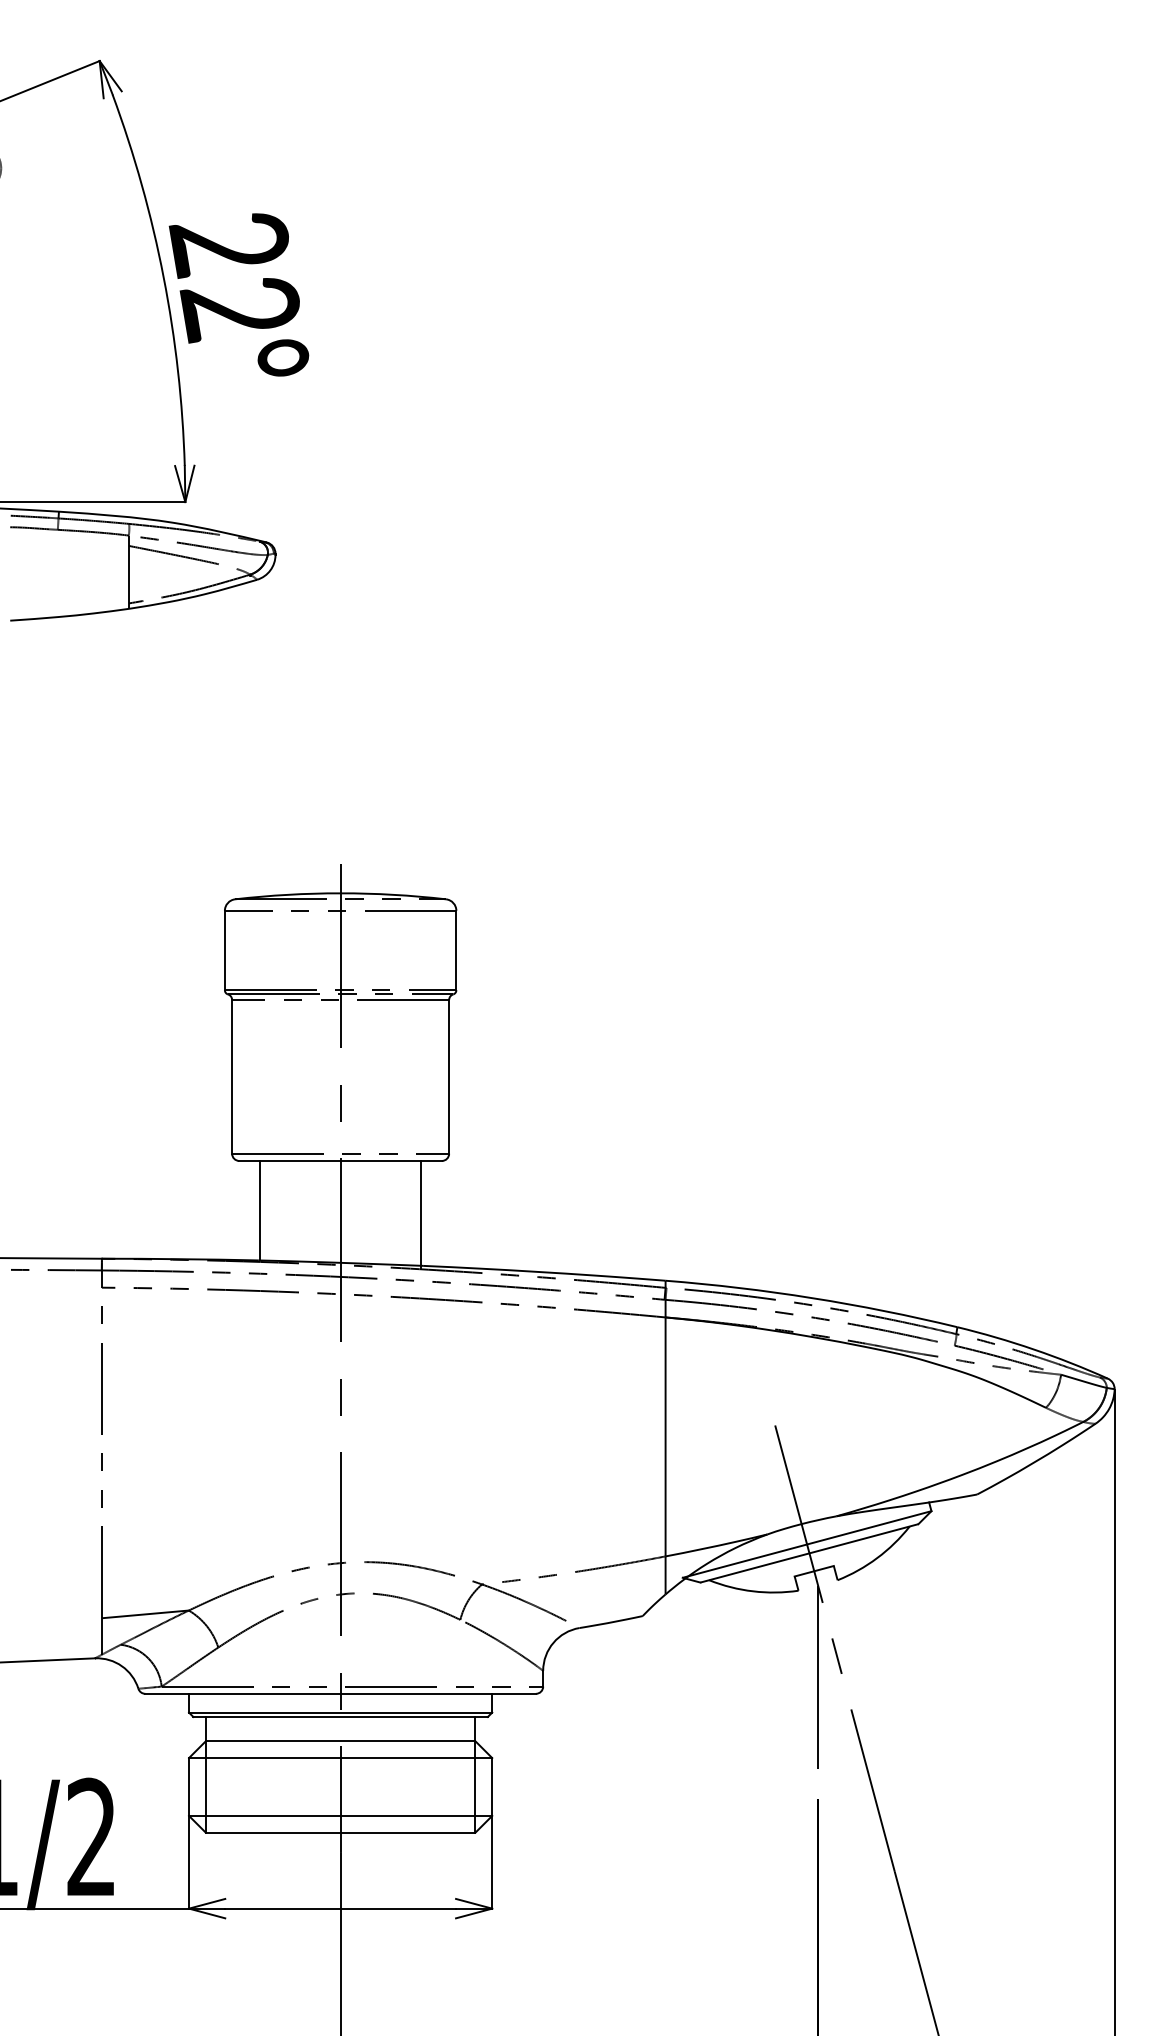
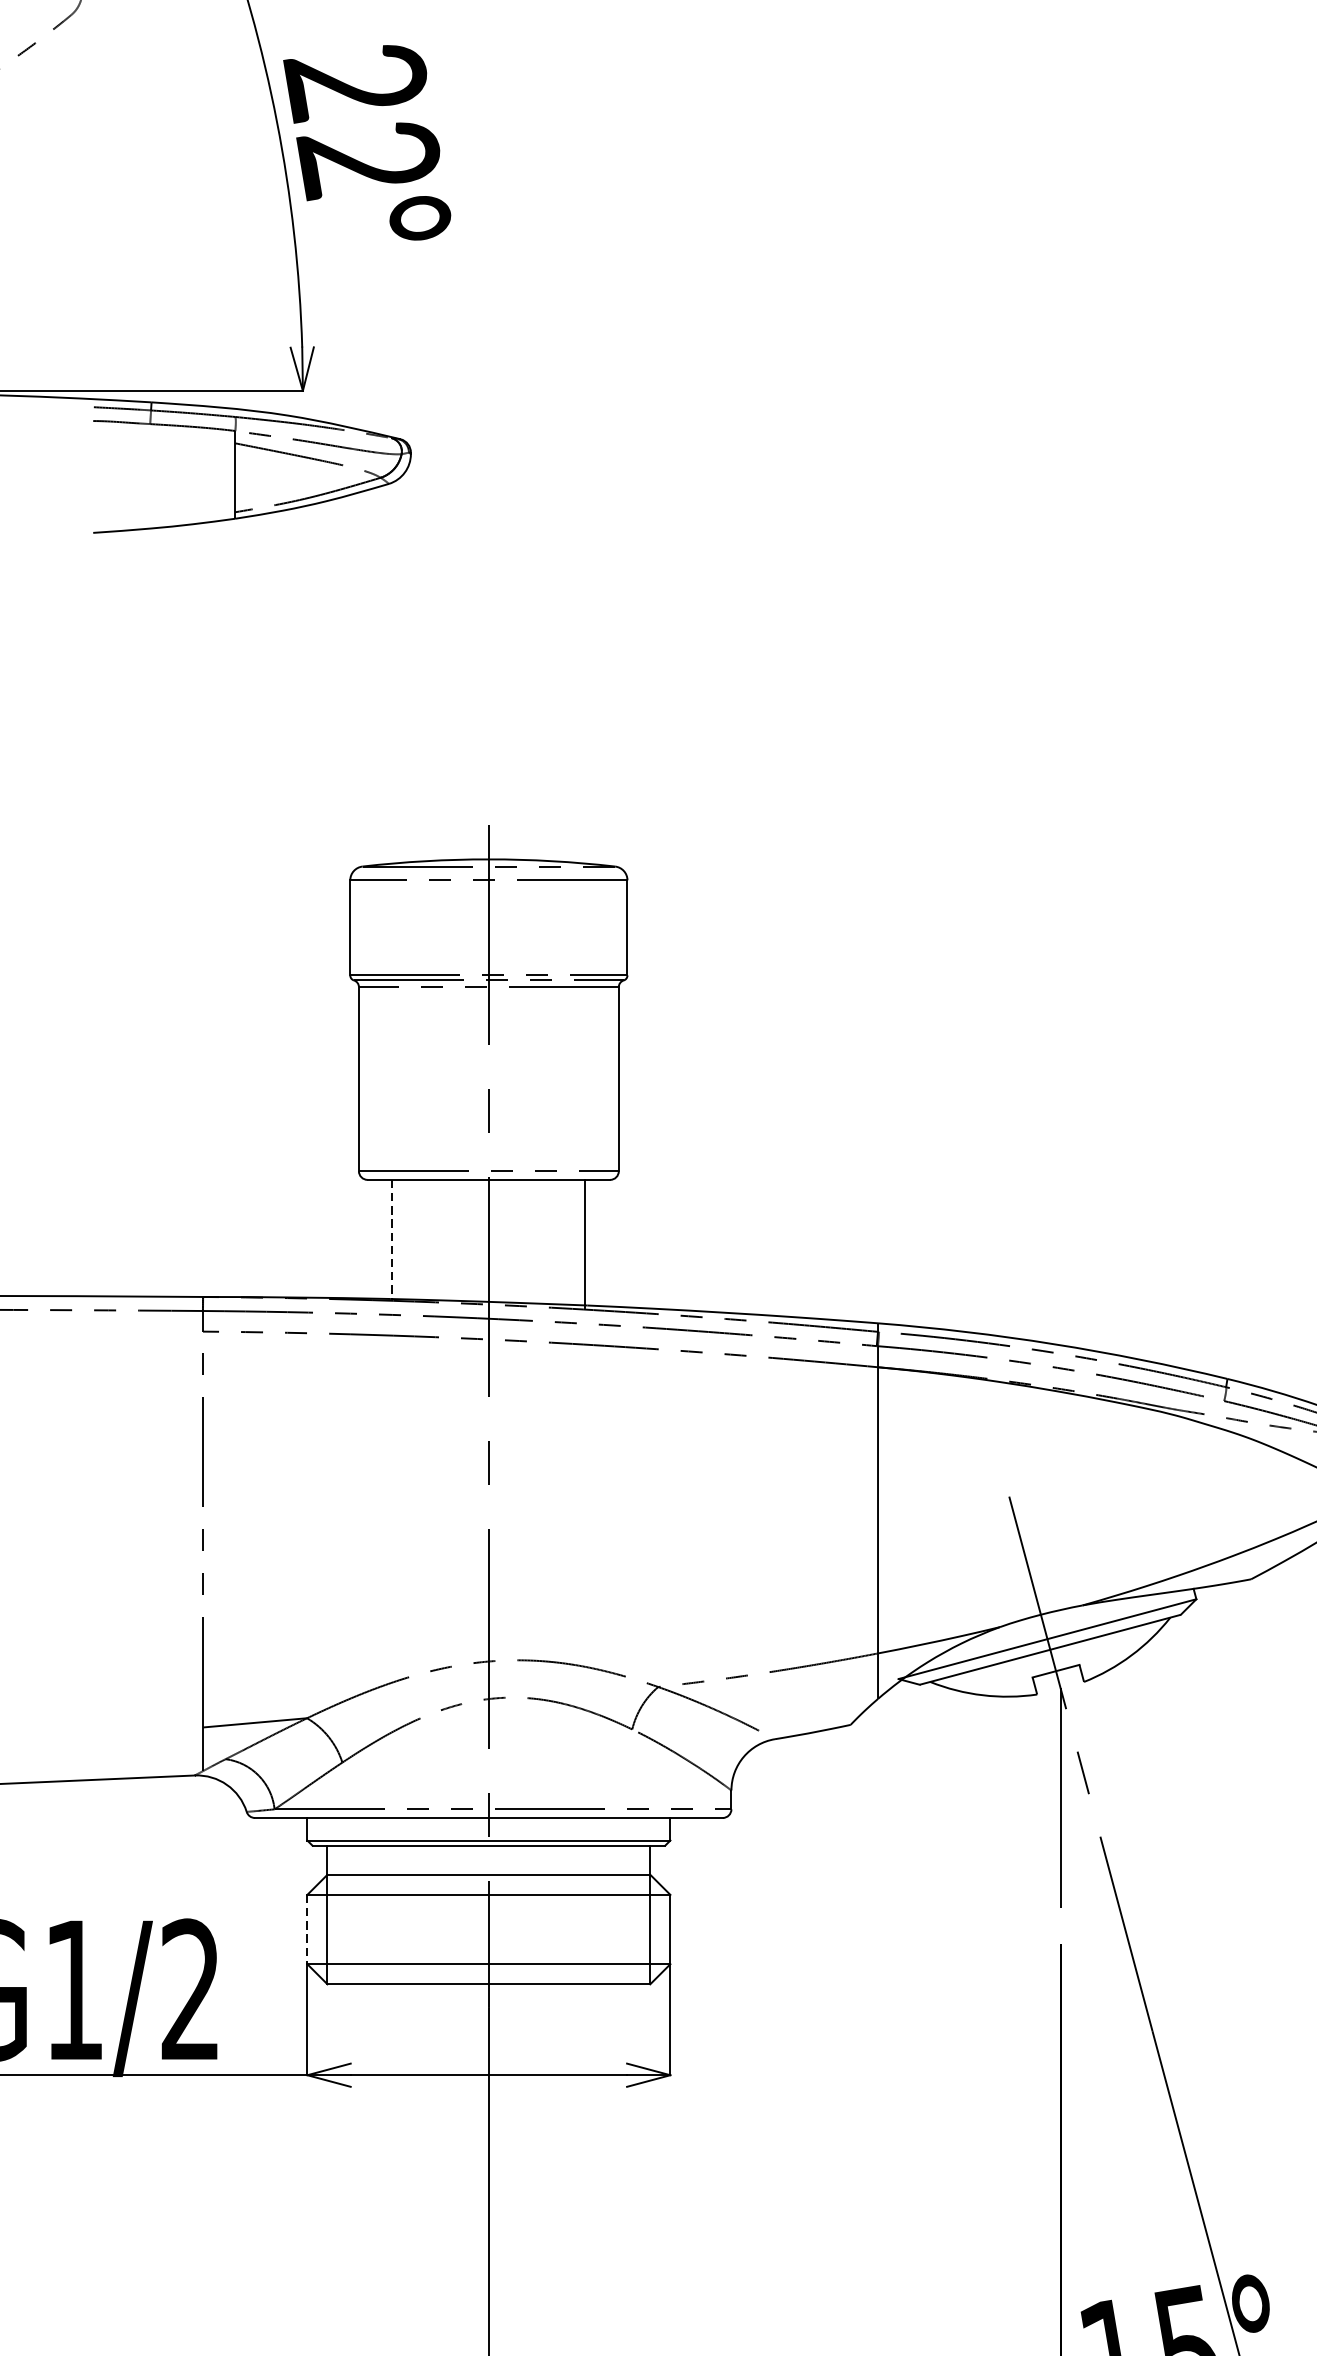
line: (259, 1210) -> (391, 1239), solid -> dashed
line: (189, 1786) -> (307, 1928), solid -> dashed

